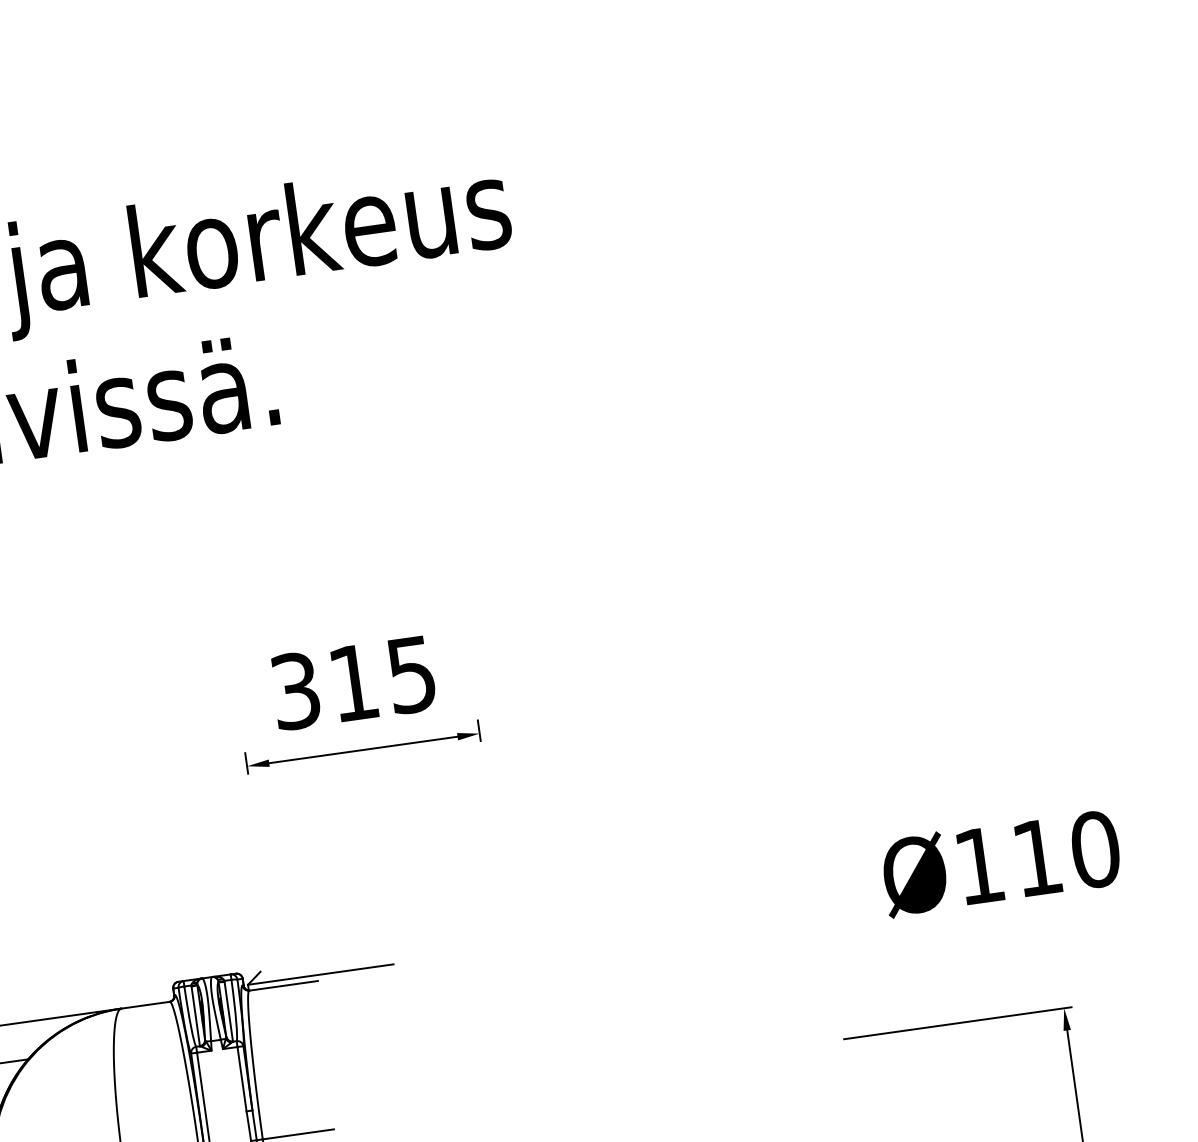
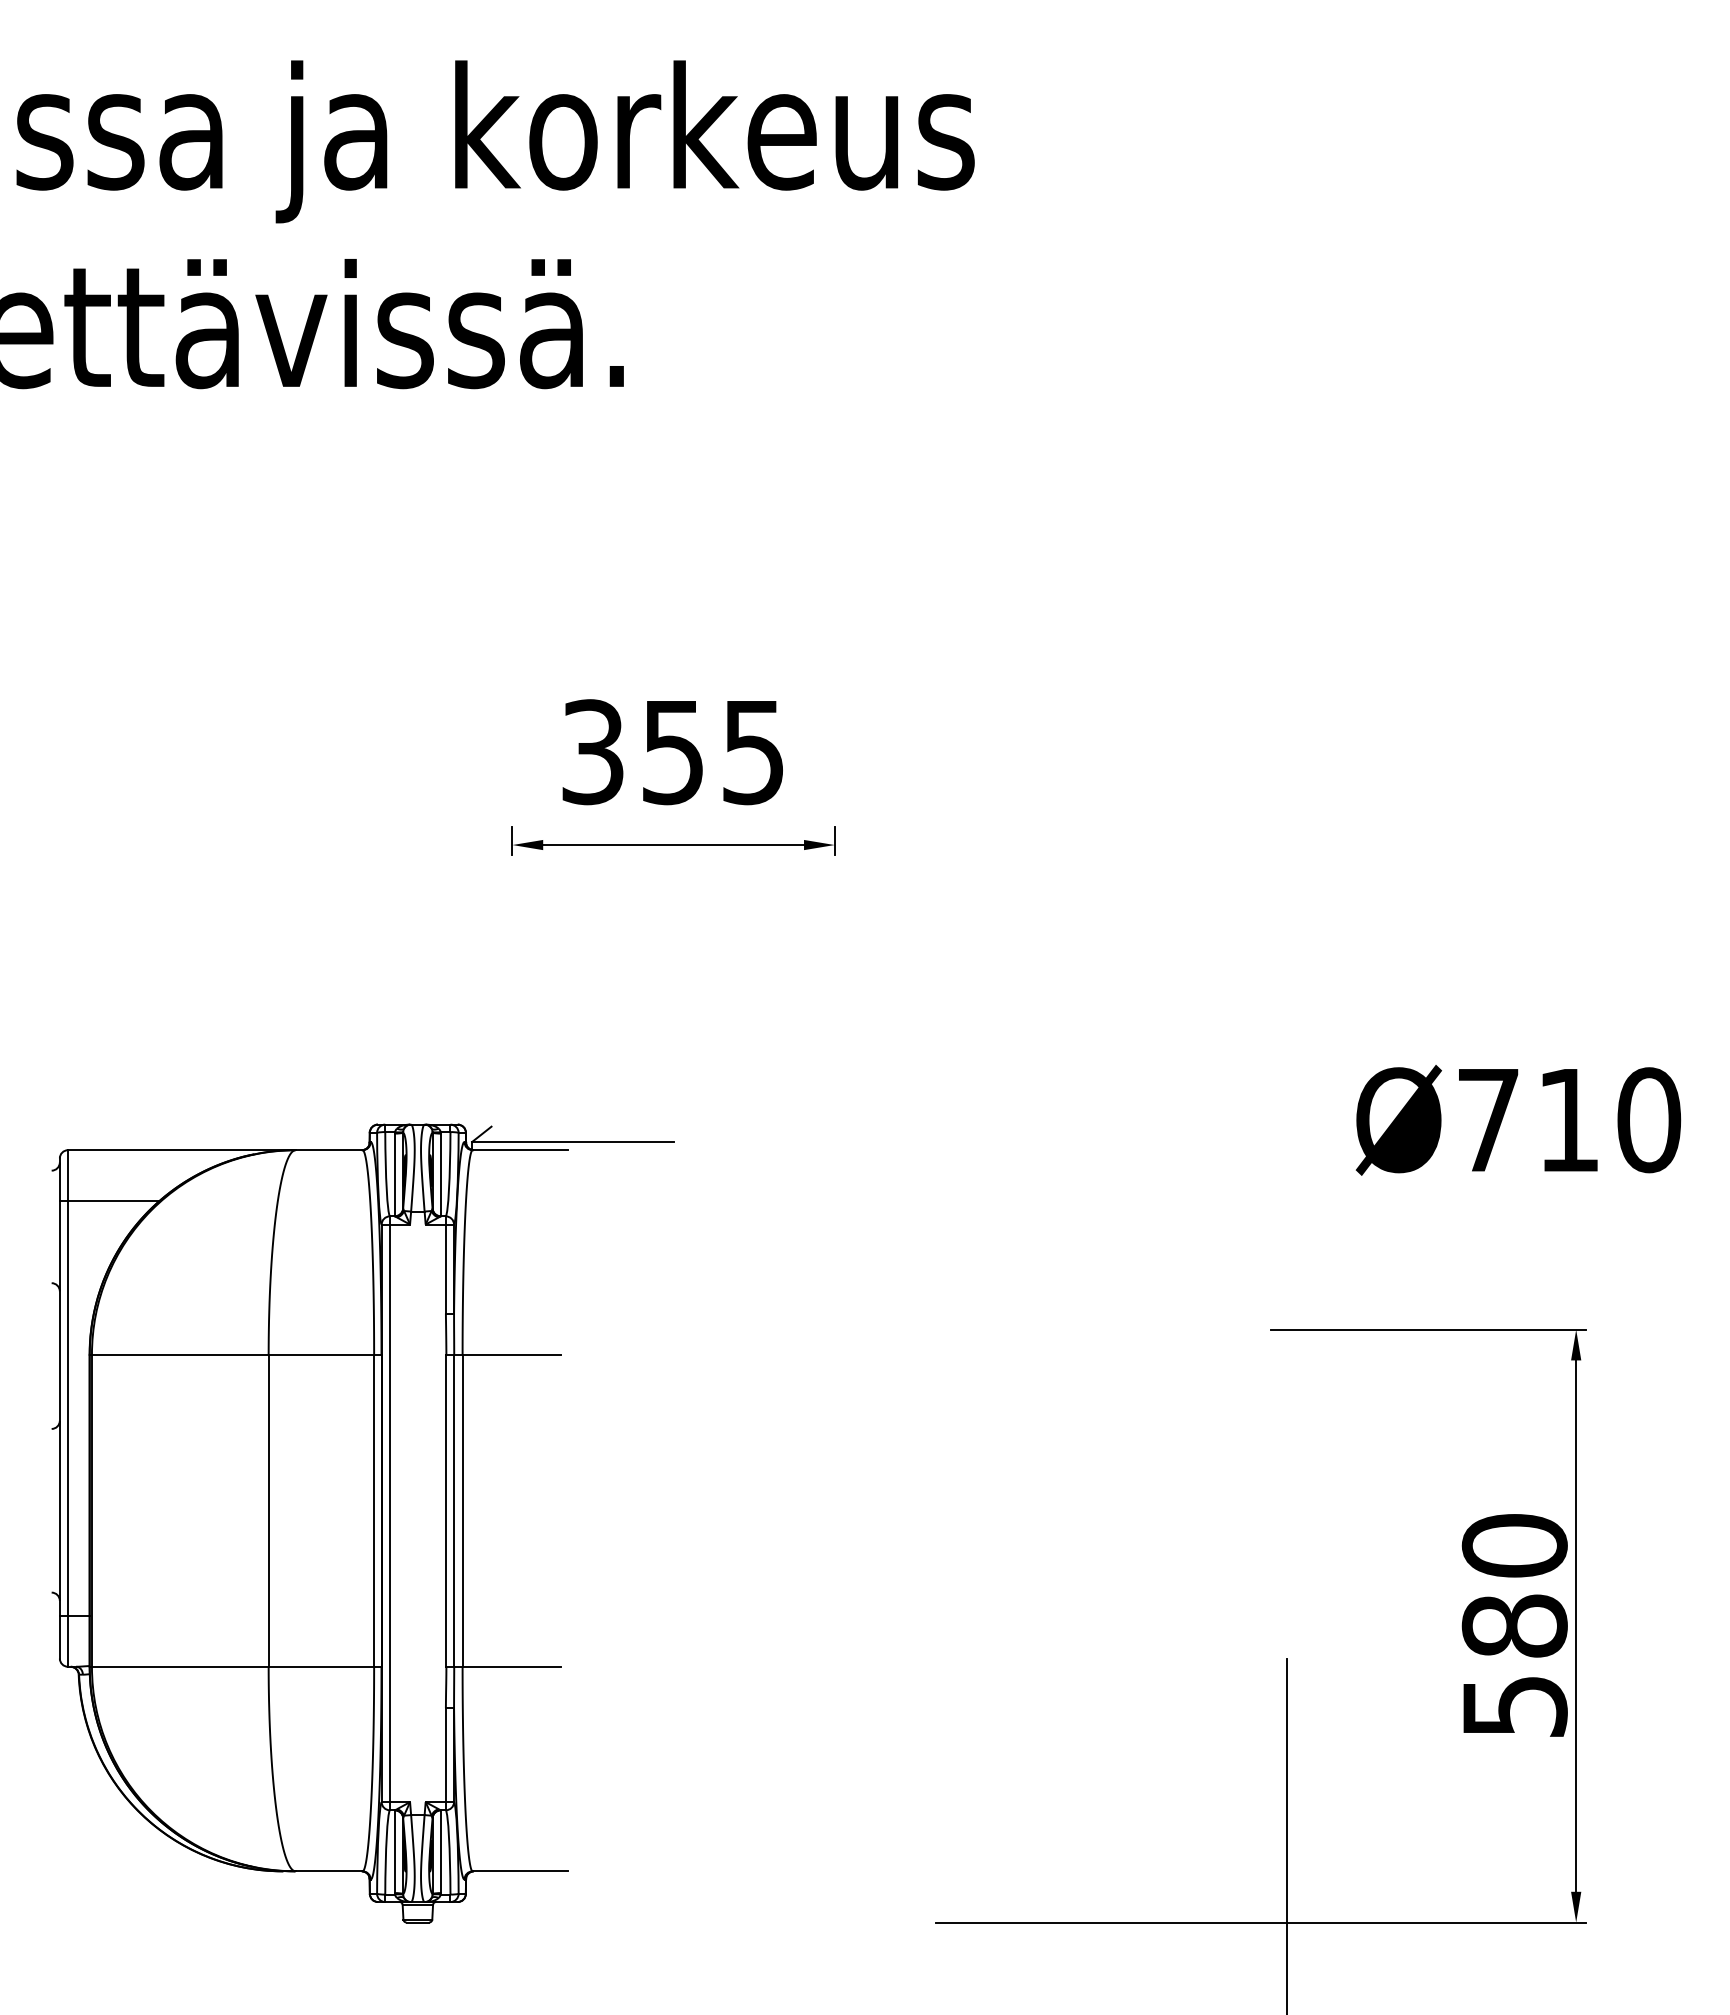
text: (353, 683) -> (672, 753), 315 -> 355
text: (979, 866) -> (1488, 1120), Ø110 -> Ø710

